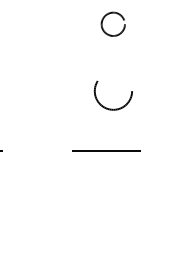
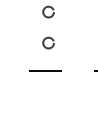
circle: (113, 89) -> (48, 42), size x0.62

